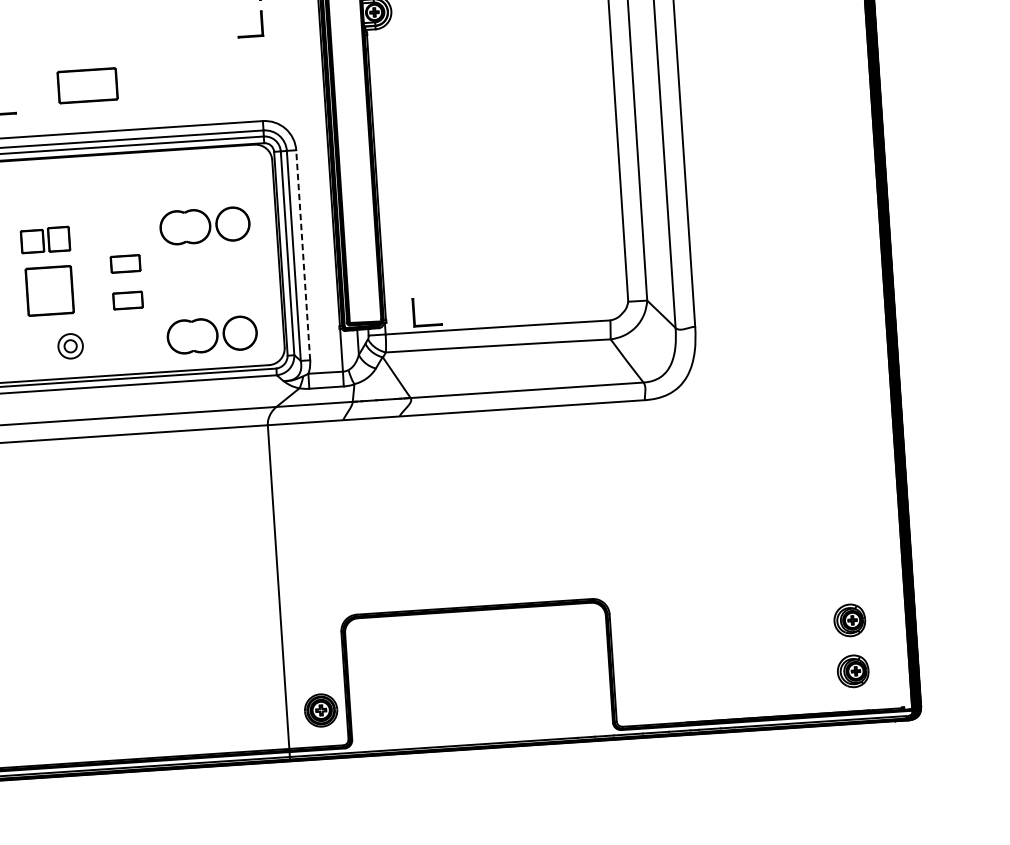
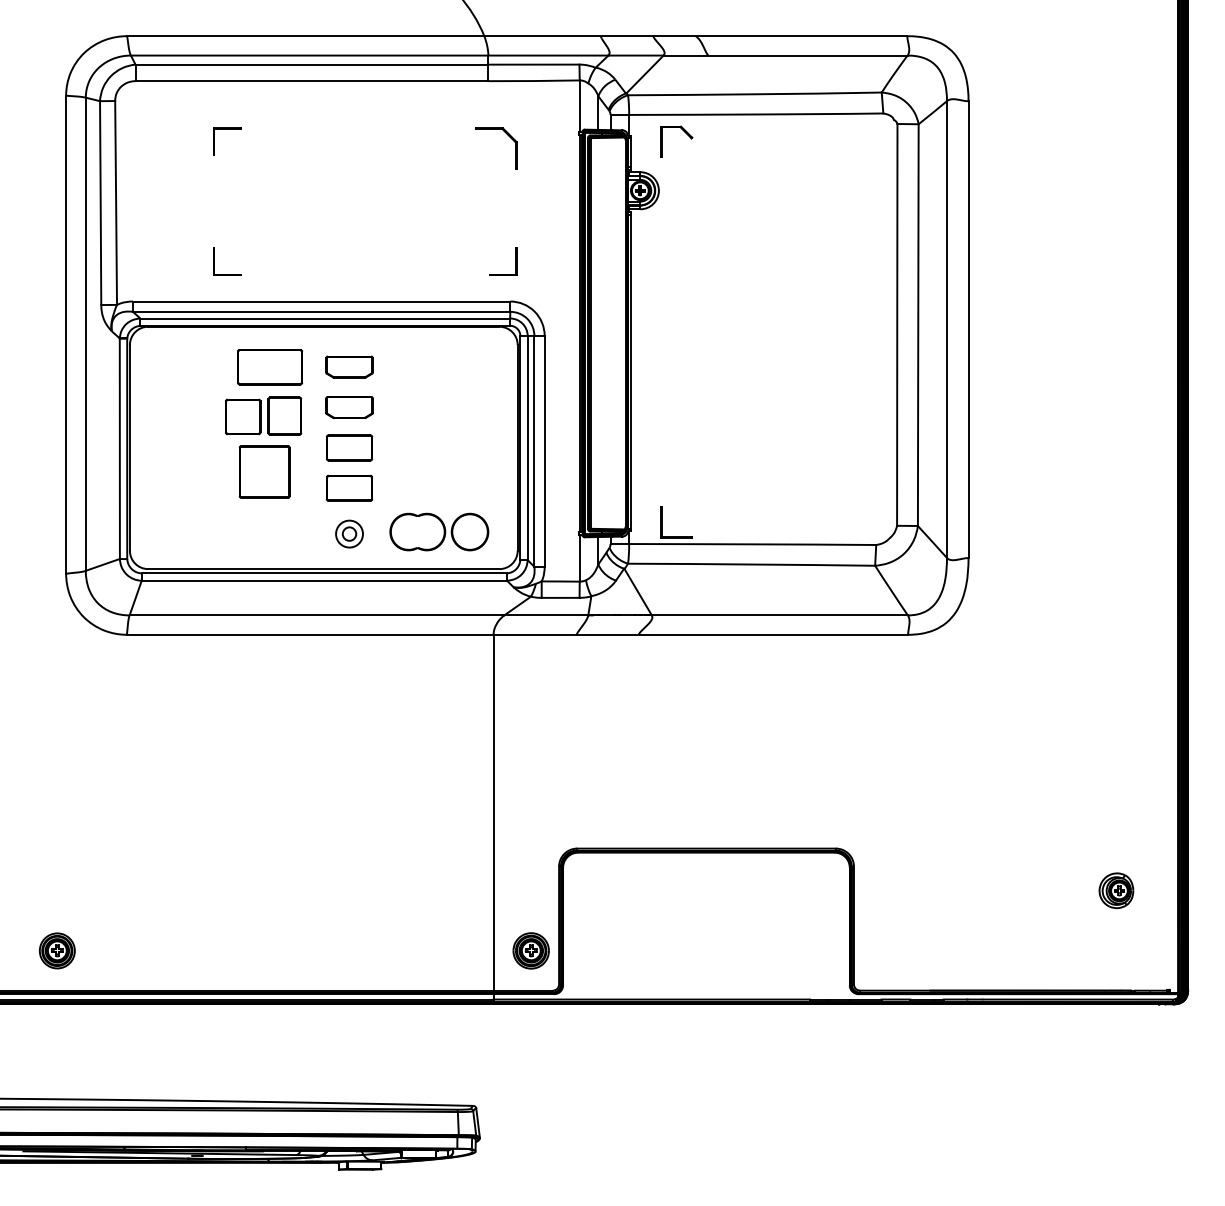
part: (261, 23) -> (515, 261), moved
part: (87, 86) -> (269, 367), moved
part: (120, 189) -> (349, 366), added
part: (205, 225) -> (439, 411), removed
part: (123, 227) -> (349, 407), added
part: (45, 239) -> (263, 415), size x1.43
line: (302, 254) -> (544, 450), dashed -> solid
part: (125, 263) -> (349, 447), size x1.43
part: (127, 299) -> (349, 487), size x1.43
part: (70, 345) -> (349, 533), moved
part: (853, 671) -> (1116, 946), removed

